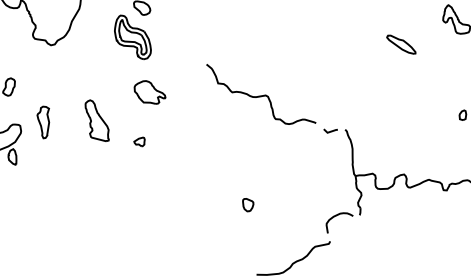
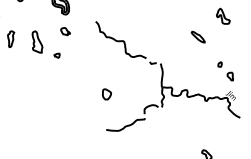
part: (399, 43) -> (197, 36), moved
part: (149, 92) -> (65, 31), size x0.6
part: (247, 205) -> (106, 94), size x1.6

